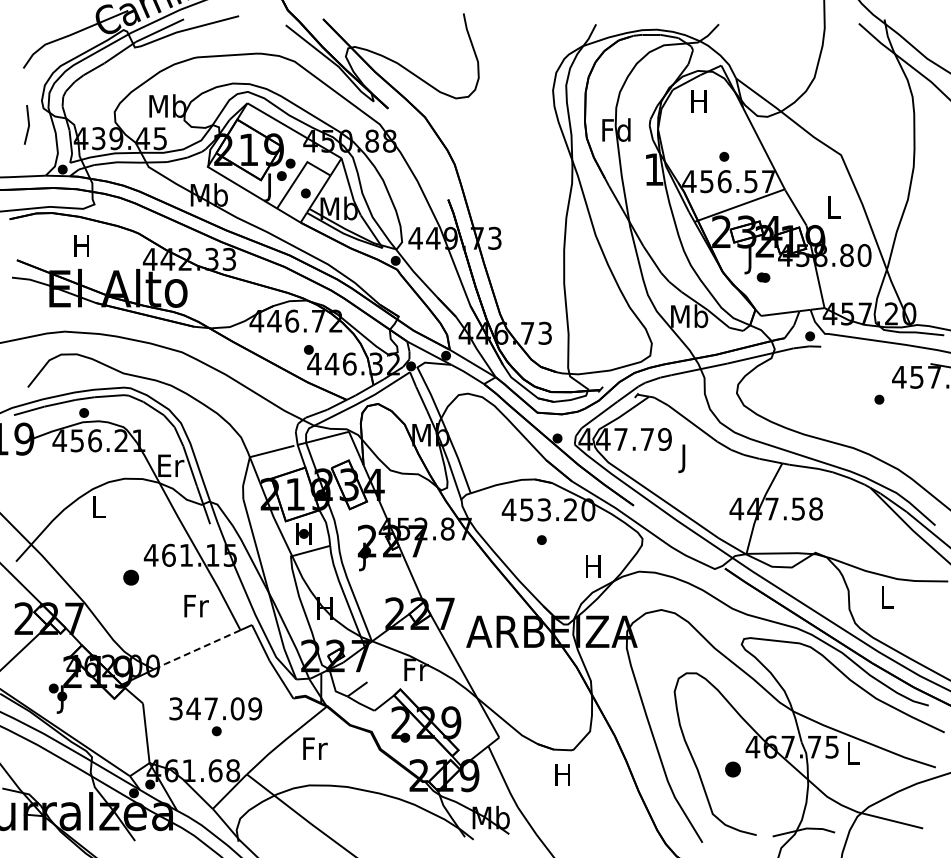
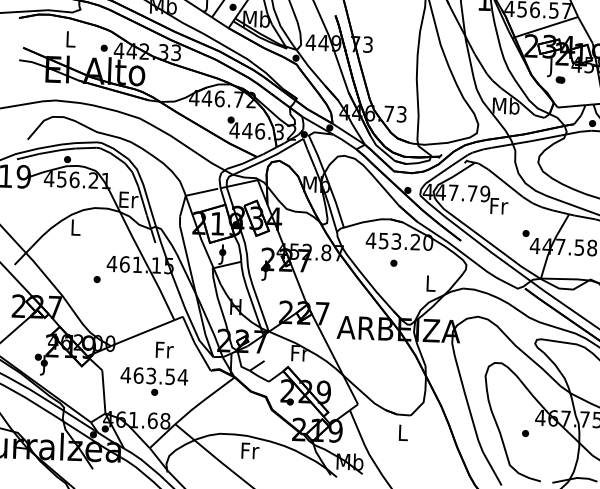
text: (81, 245) -> (70, 38), H -> L
part: (129, 256) -> (104, 48), added
text: (685, 458) -> (499, 208), J -> Fr
part: (723, 492) -> (526, 233), added
text: (303, 536) -> (222, 254), H -> J
text: (593, 566) -> (430, 283), H -> L
part: (131, 577) -> (97, 279), size x0.62
text: (196, 606) -> (164, 350), moved
line: (196, 649) -> (142, 332), dashed -> solid
text: (215, 708) -> (154, 375), 347.09 -> 463.54
text: (315, 748) -> (250, 450), moved
part: (732, 769) -> (525, 433), size x0.62
text: (562, 774) -> (402, 432), H -> L

